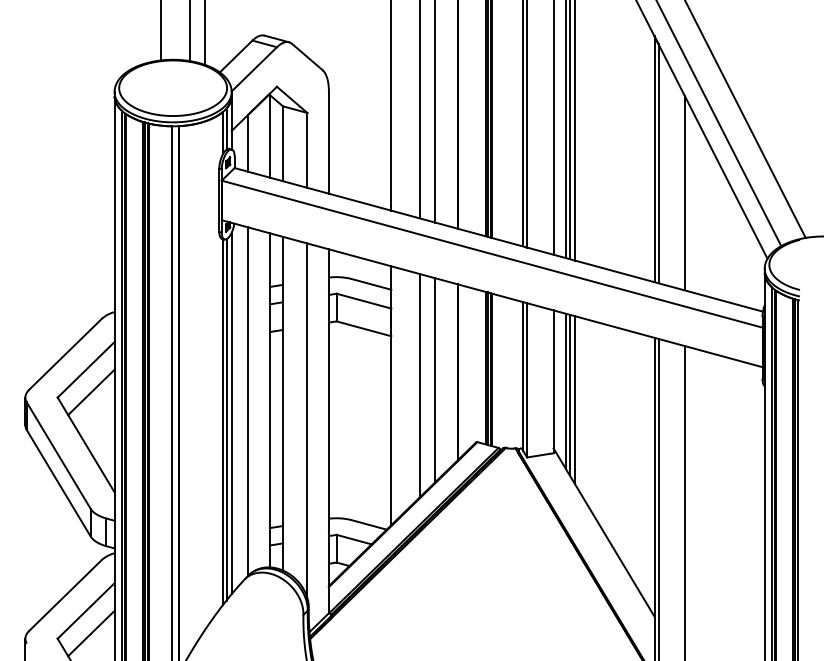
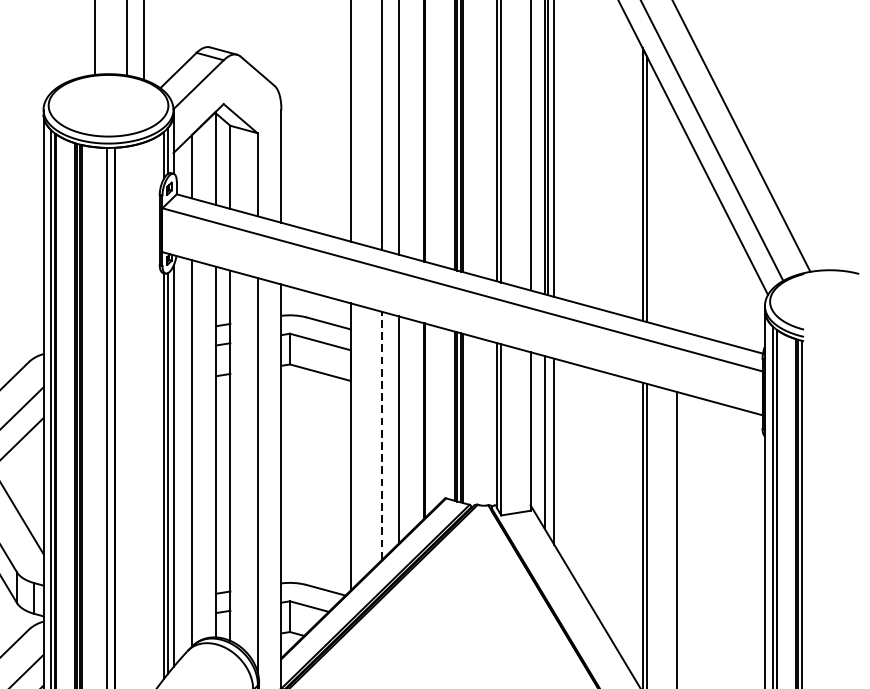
line: (685, 193) -> (677, 222), removed
line: (419, 385) -> (381, 435), solid -> dashed
line: (569, 394) -> (548, 445), removed

